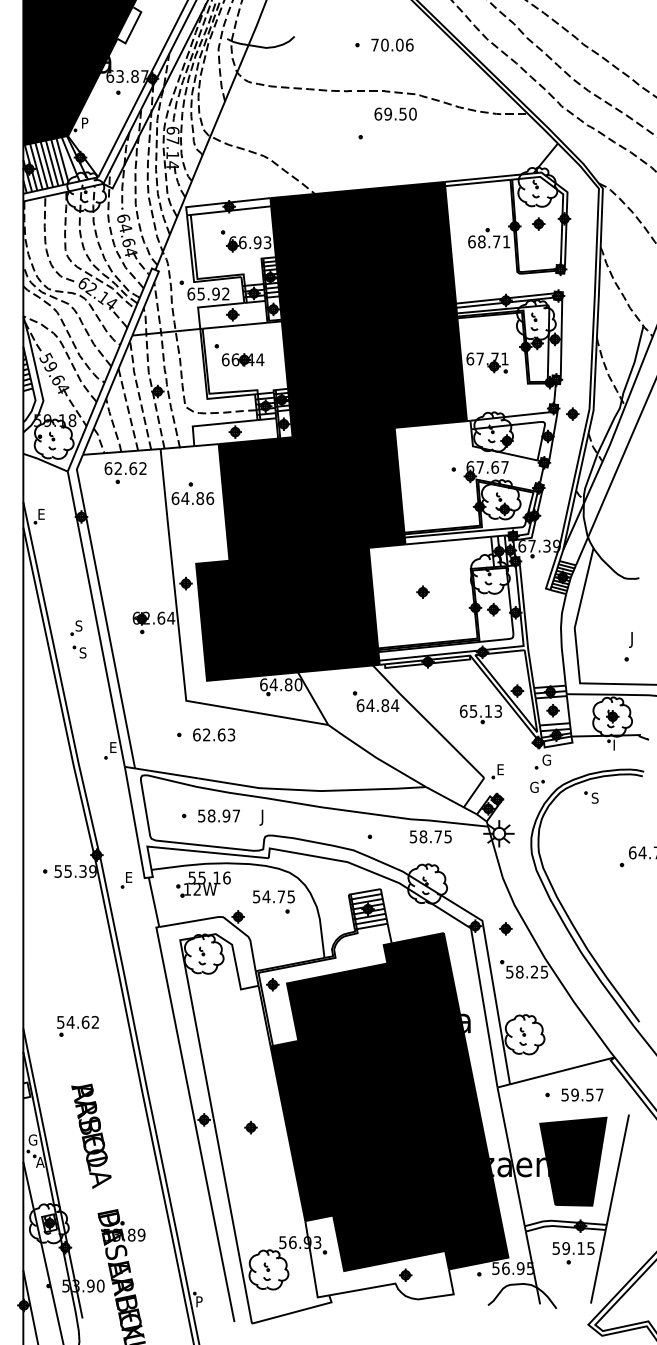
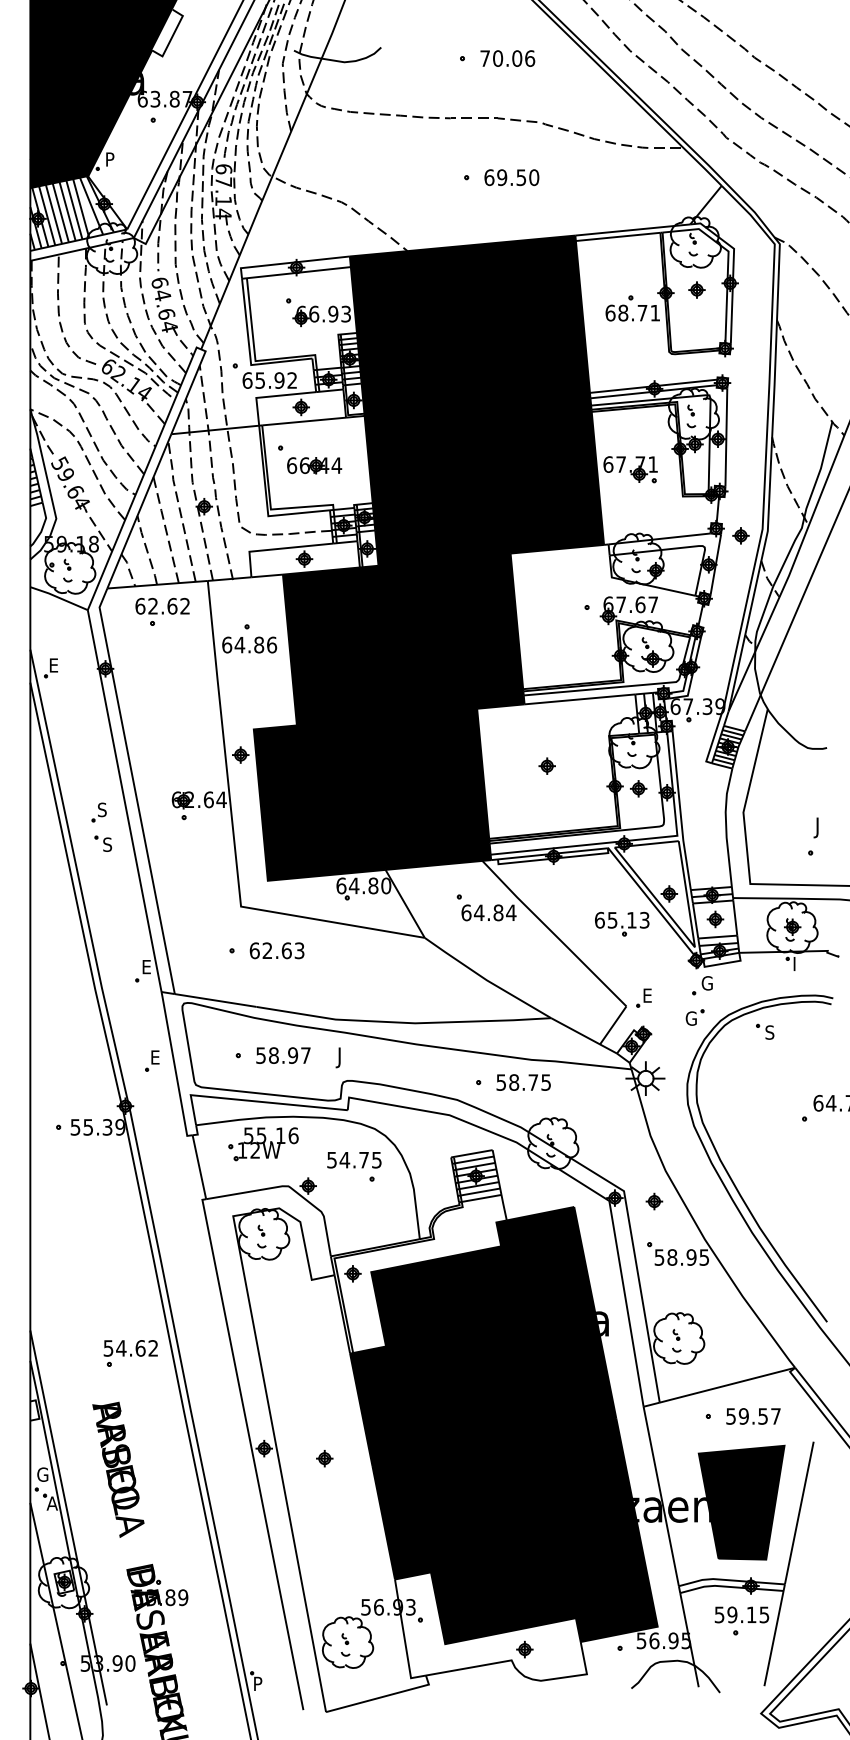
text: (395, 113) -> (511, 176), moved
text: (430, 836) -> (523, 1082), moved
part: (126, 880) -> (152, 1061), moved
text: (534, 971) -> (691, 1256), 58.25 -> 58.95
part: (77, 1026) -> (130, 1353), moved

